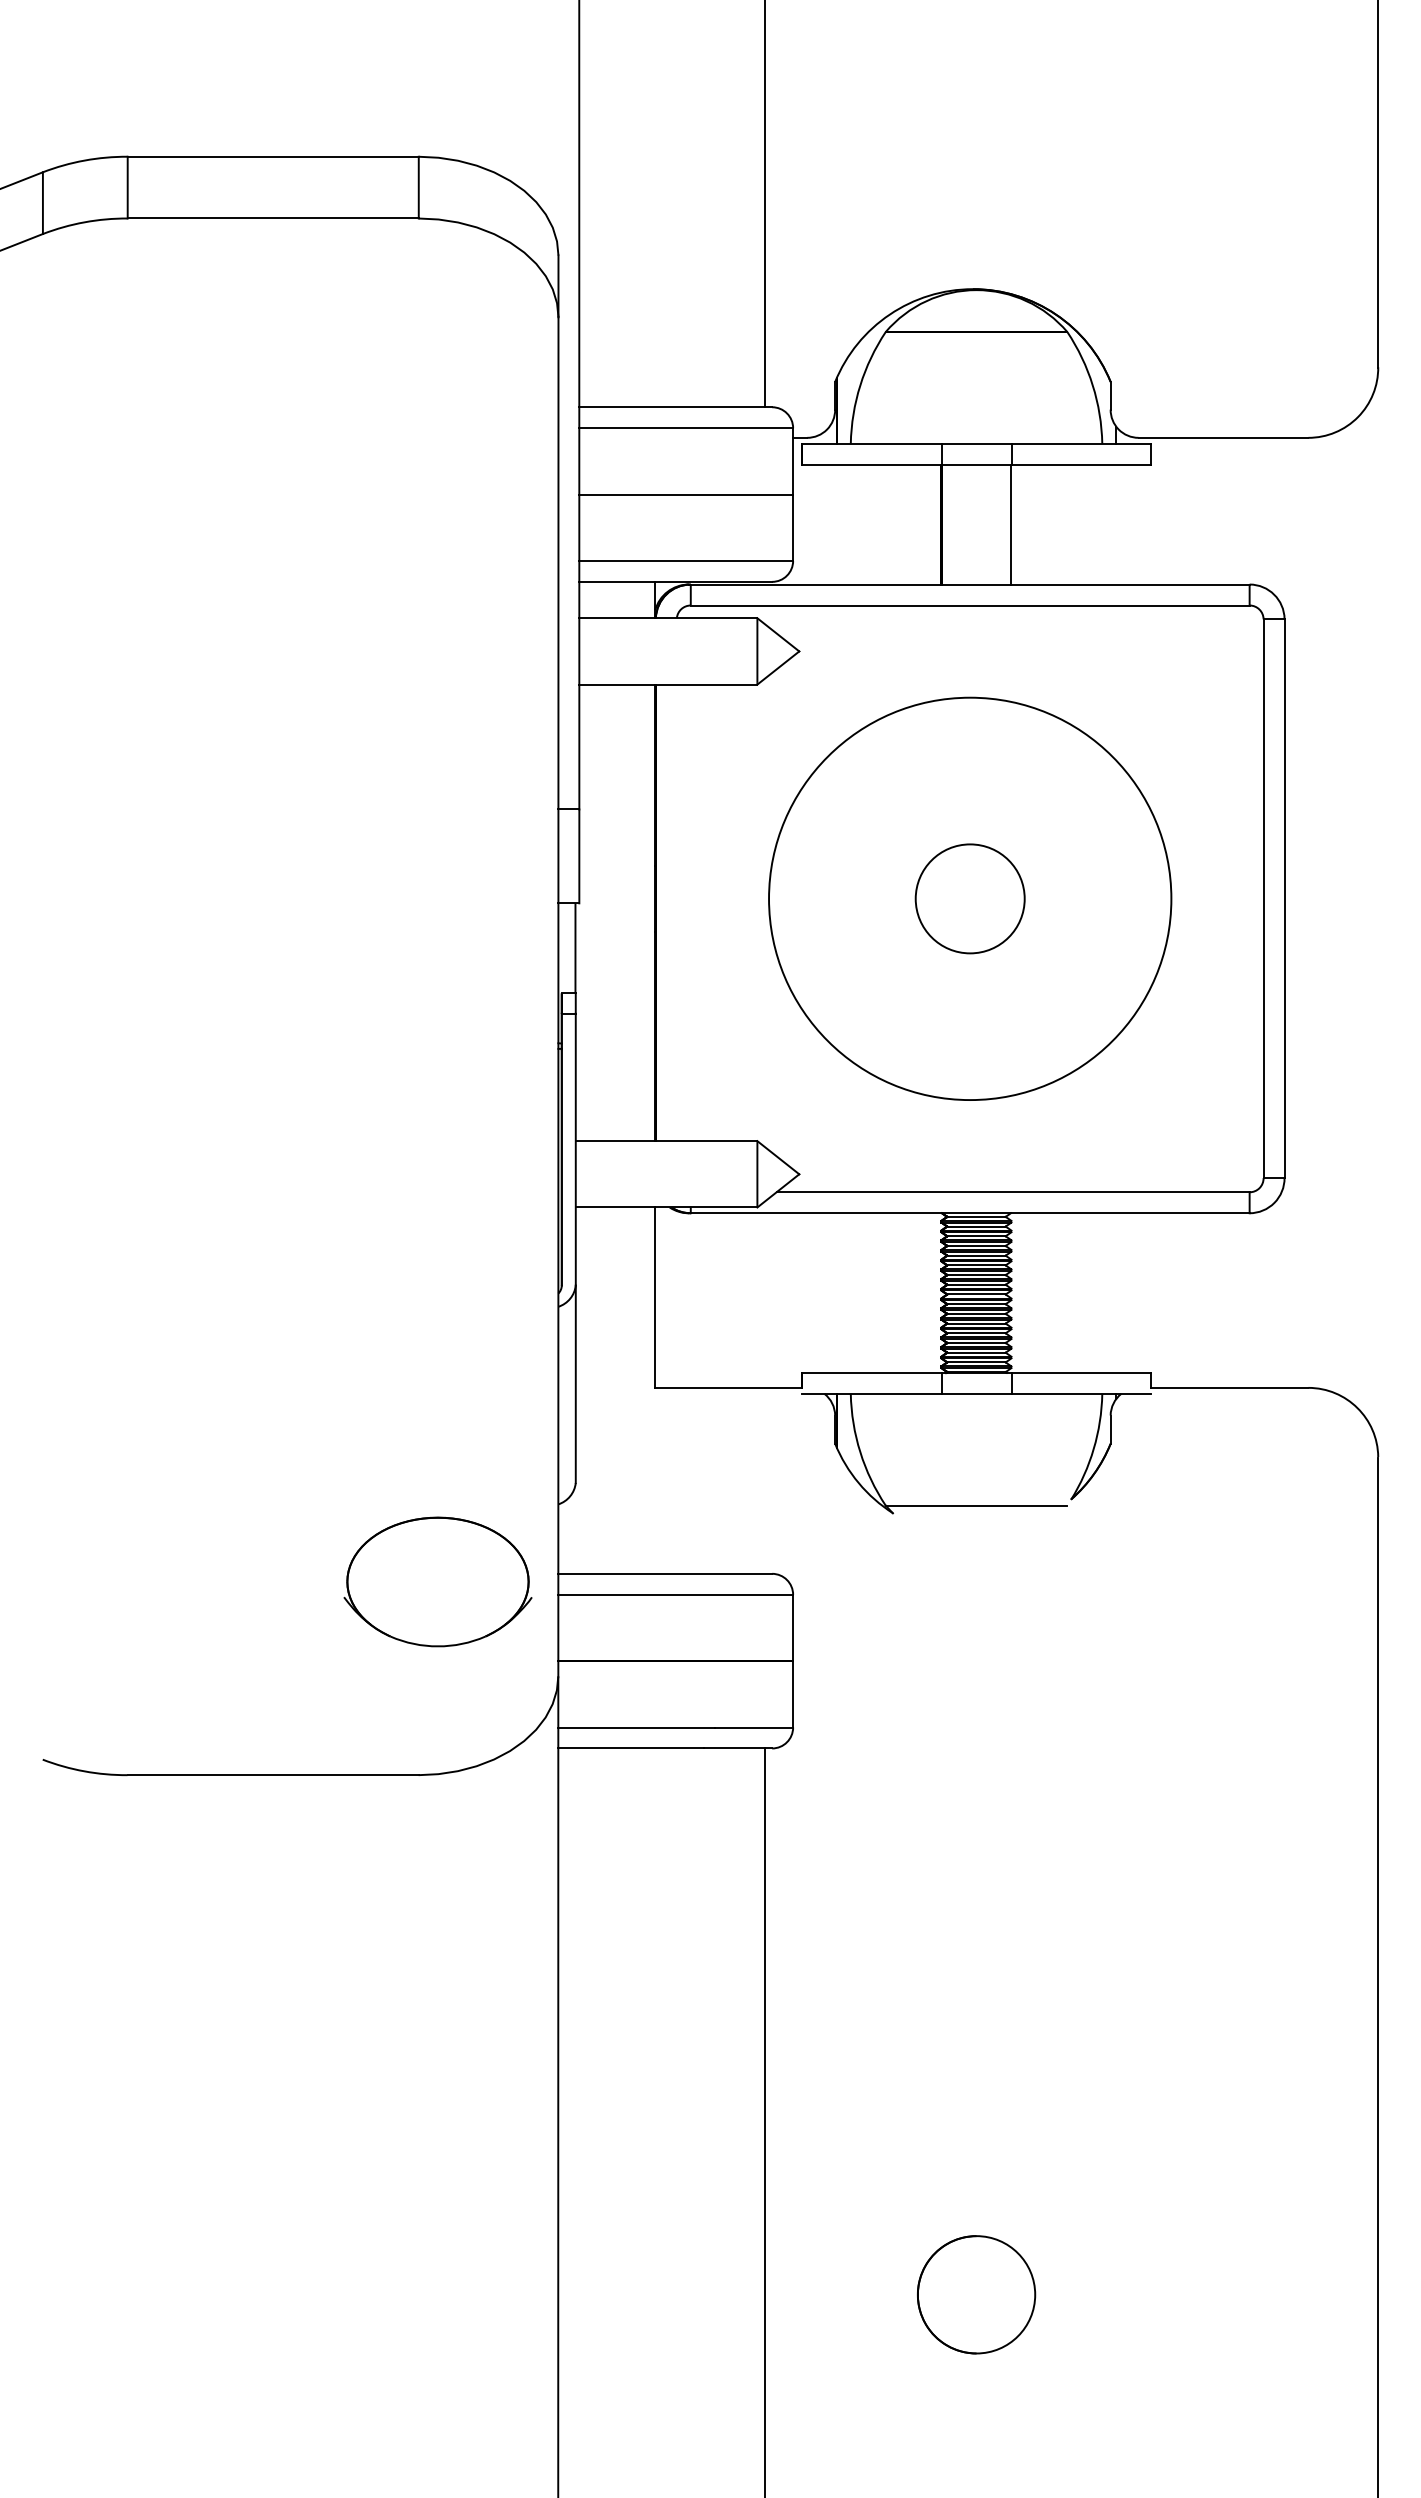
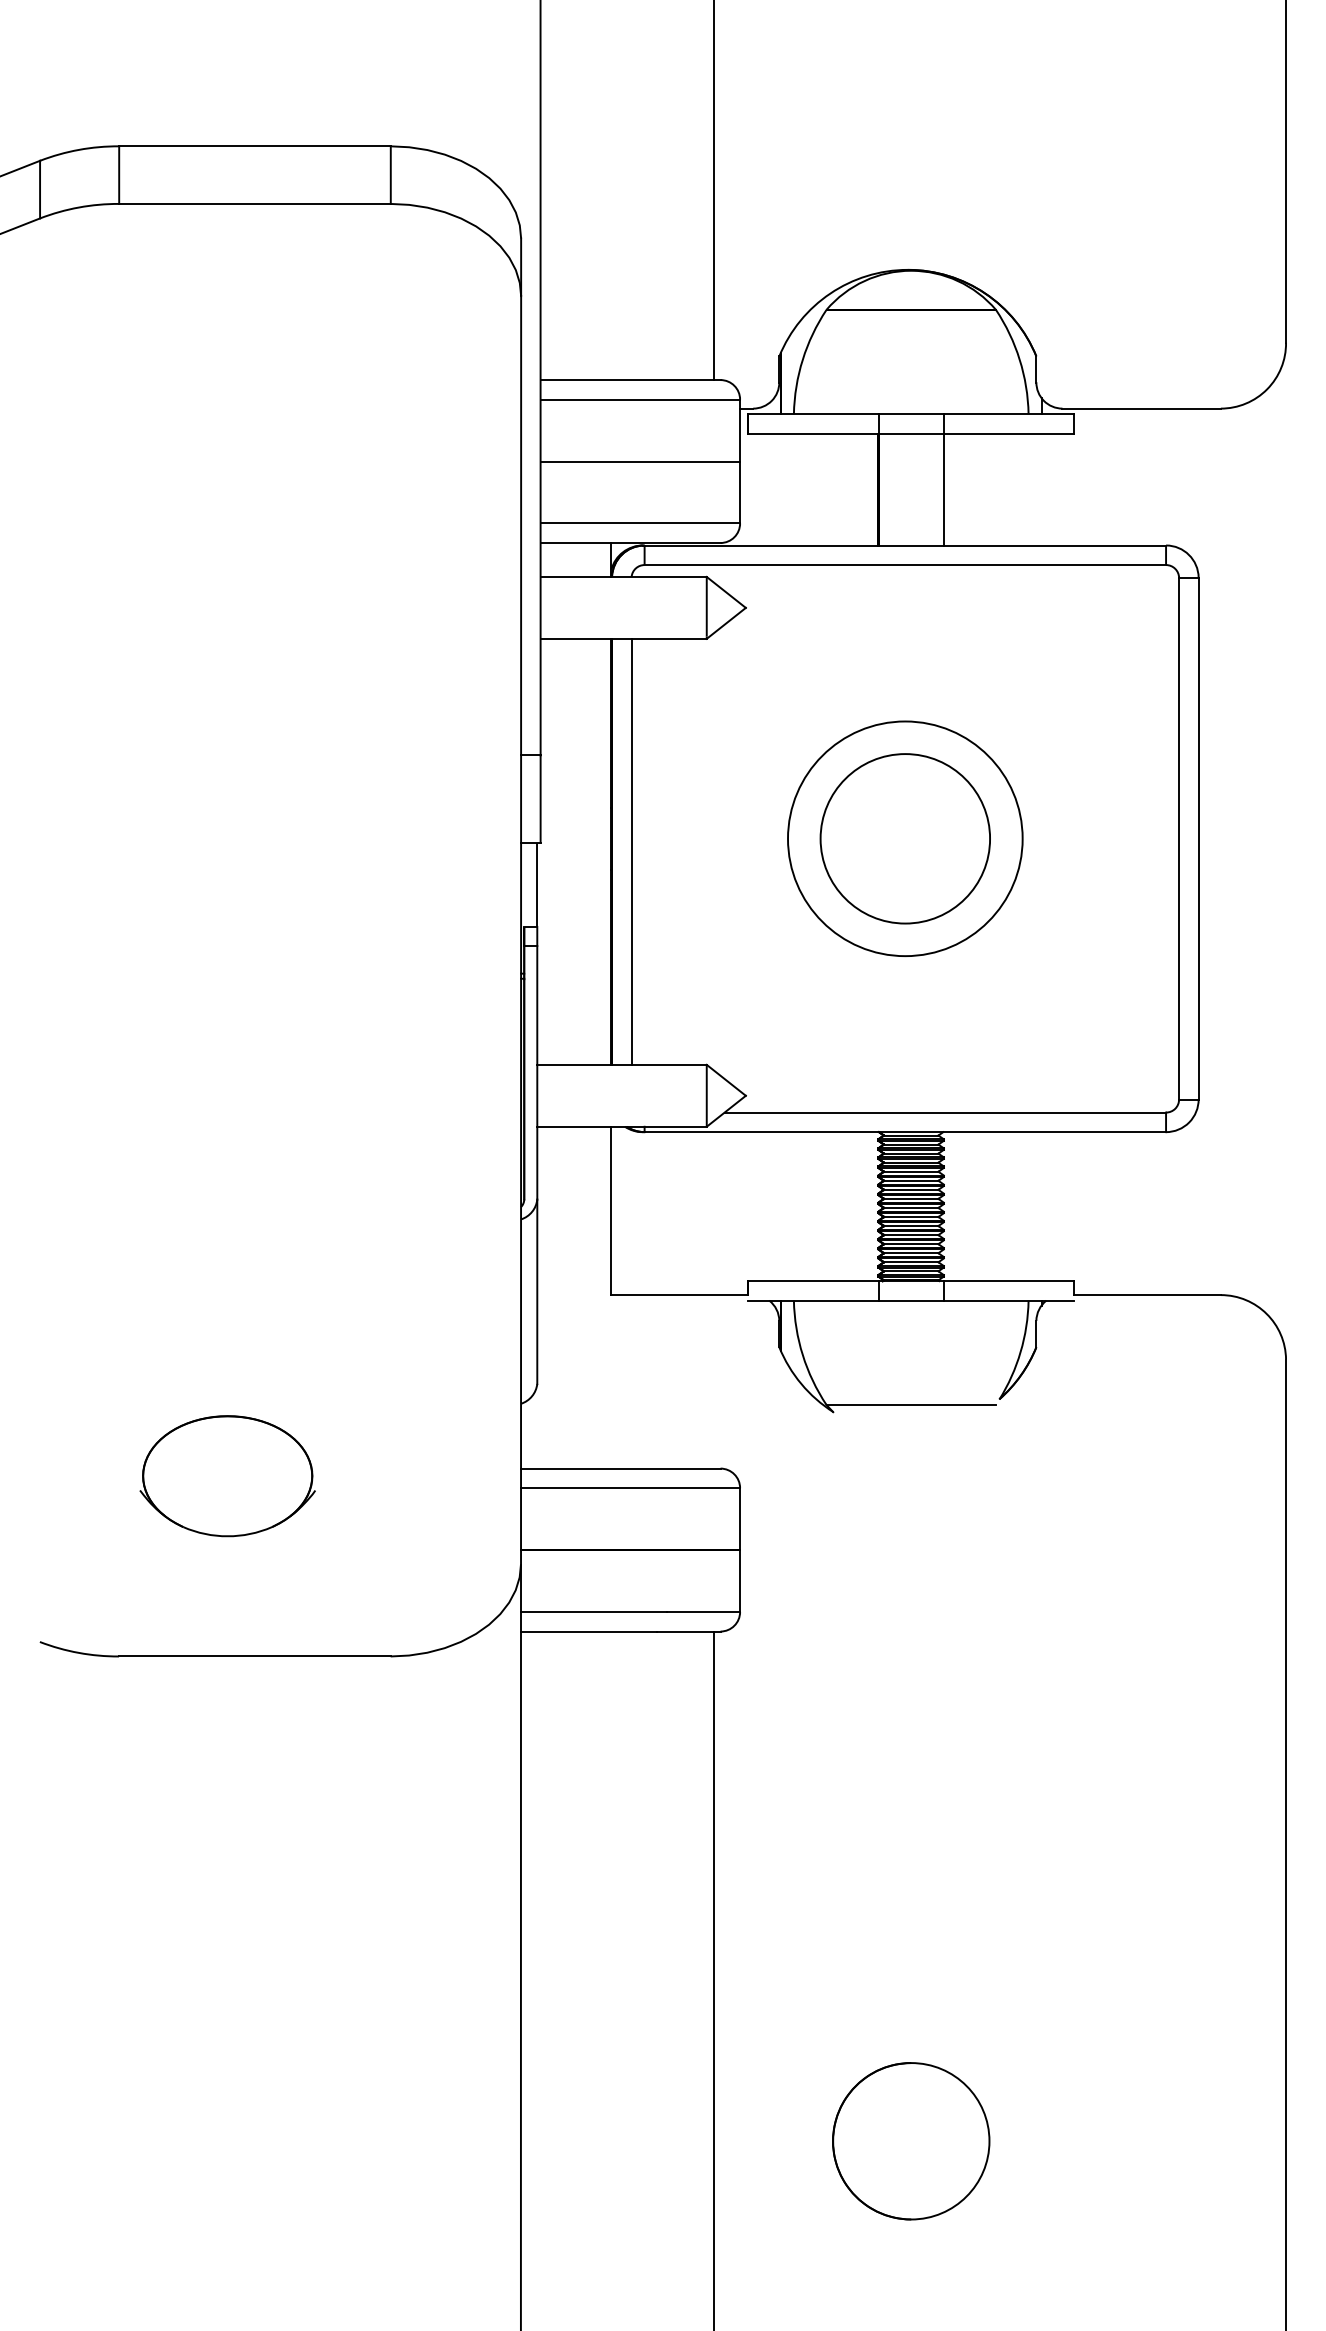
circle: (969, 898) -> (904, 838), size x0.62
circle: (970, 898) -> (905, 838), size x1.67
line: (676, 912) -> (631, 851), added
part: (437, 1581) -> (227, 1475), moved
part: (976, 2294) -> (911, 2141), size x1.43

